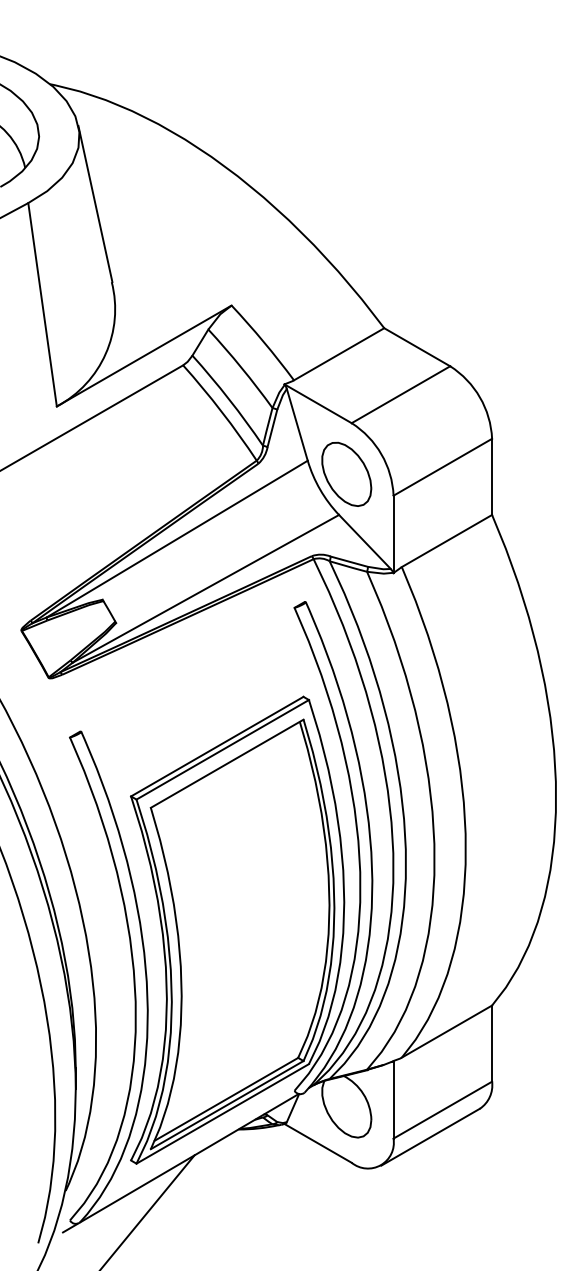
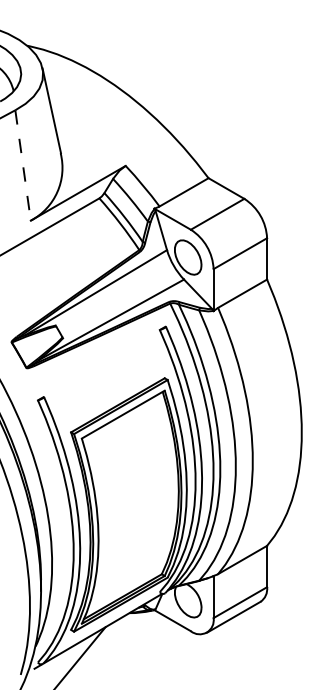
line: (43, 304) -> (23, 165), solid -> dashed

